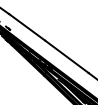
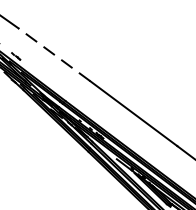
line: (26, 27) -> (53, 55), solid -> dashed

